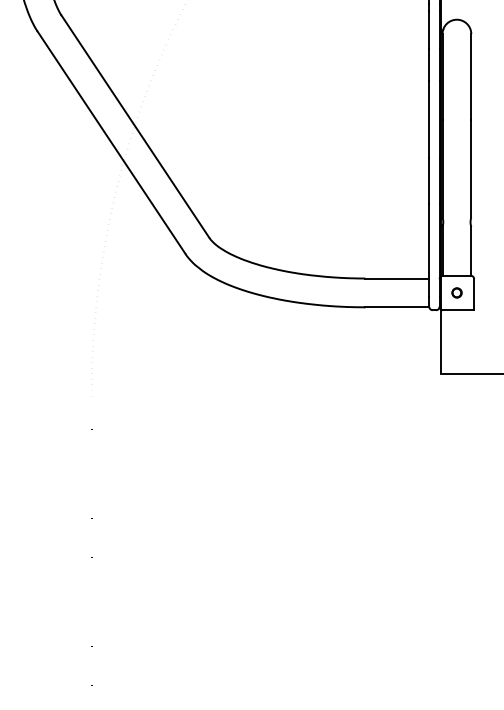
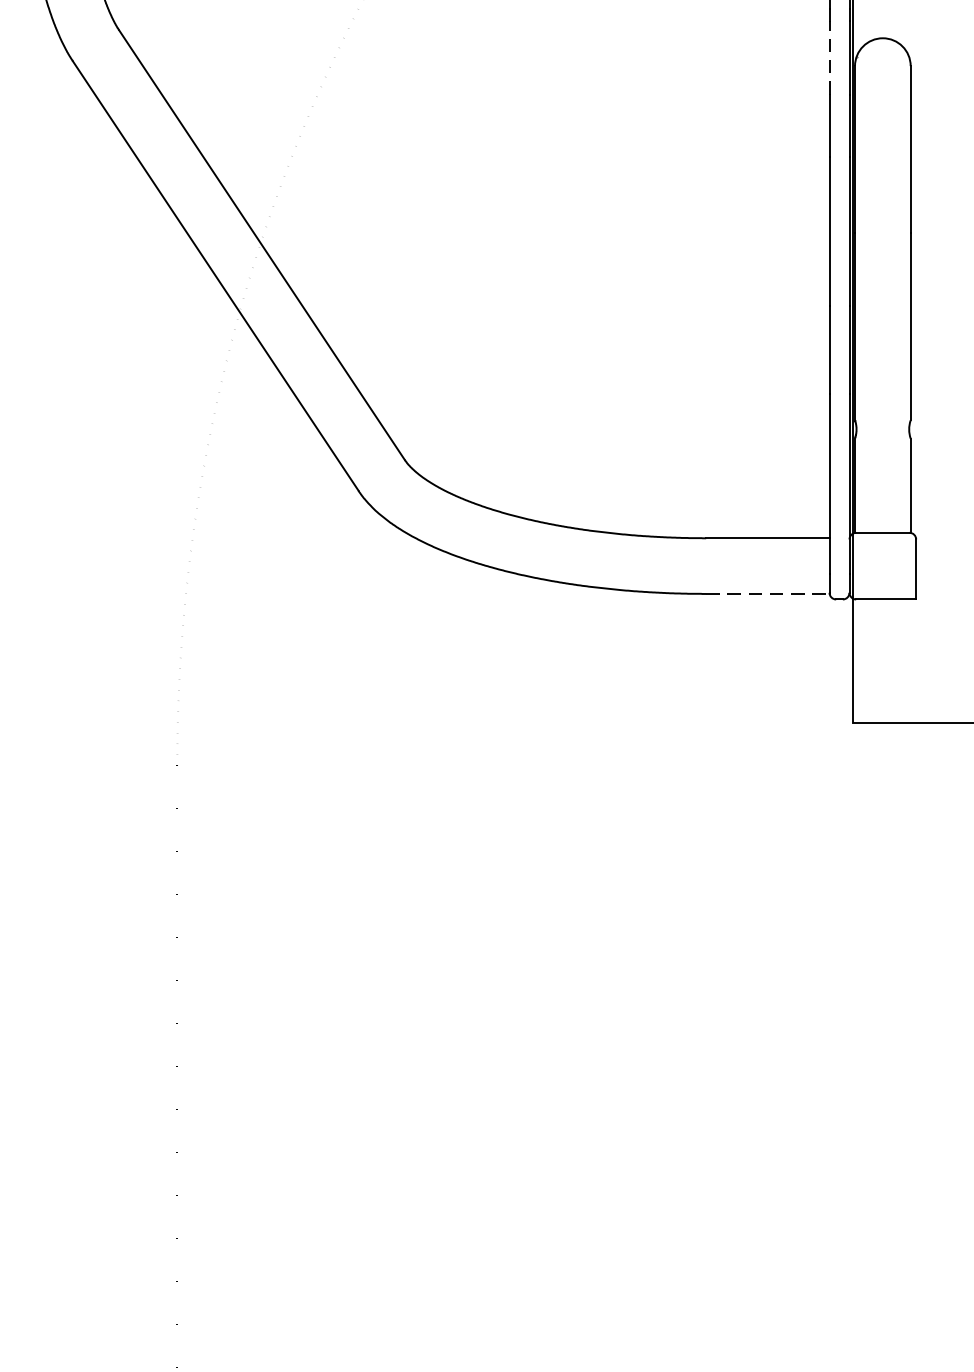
line: (429, 29) -> (829, 57), solid -> dashed
part: (456, 292) -> (882, 565), removed
line: (397, 307) -> (768, 594), solid -> dashed

